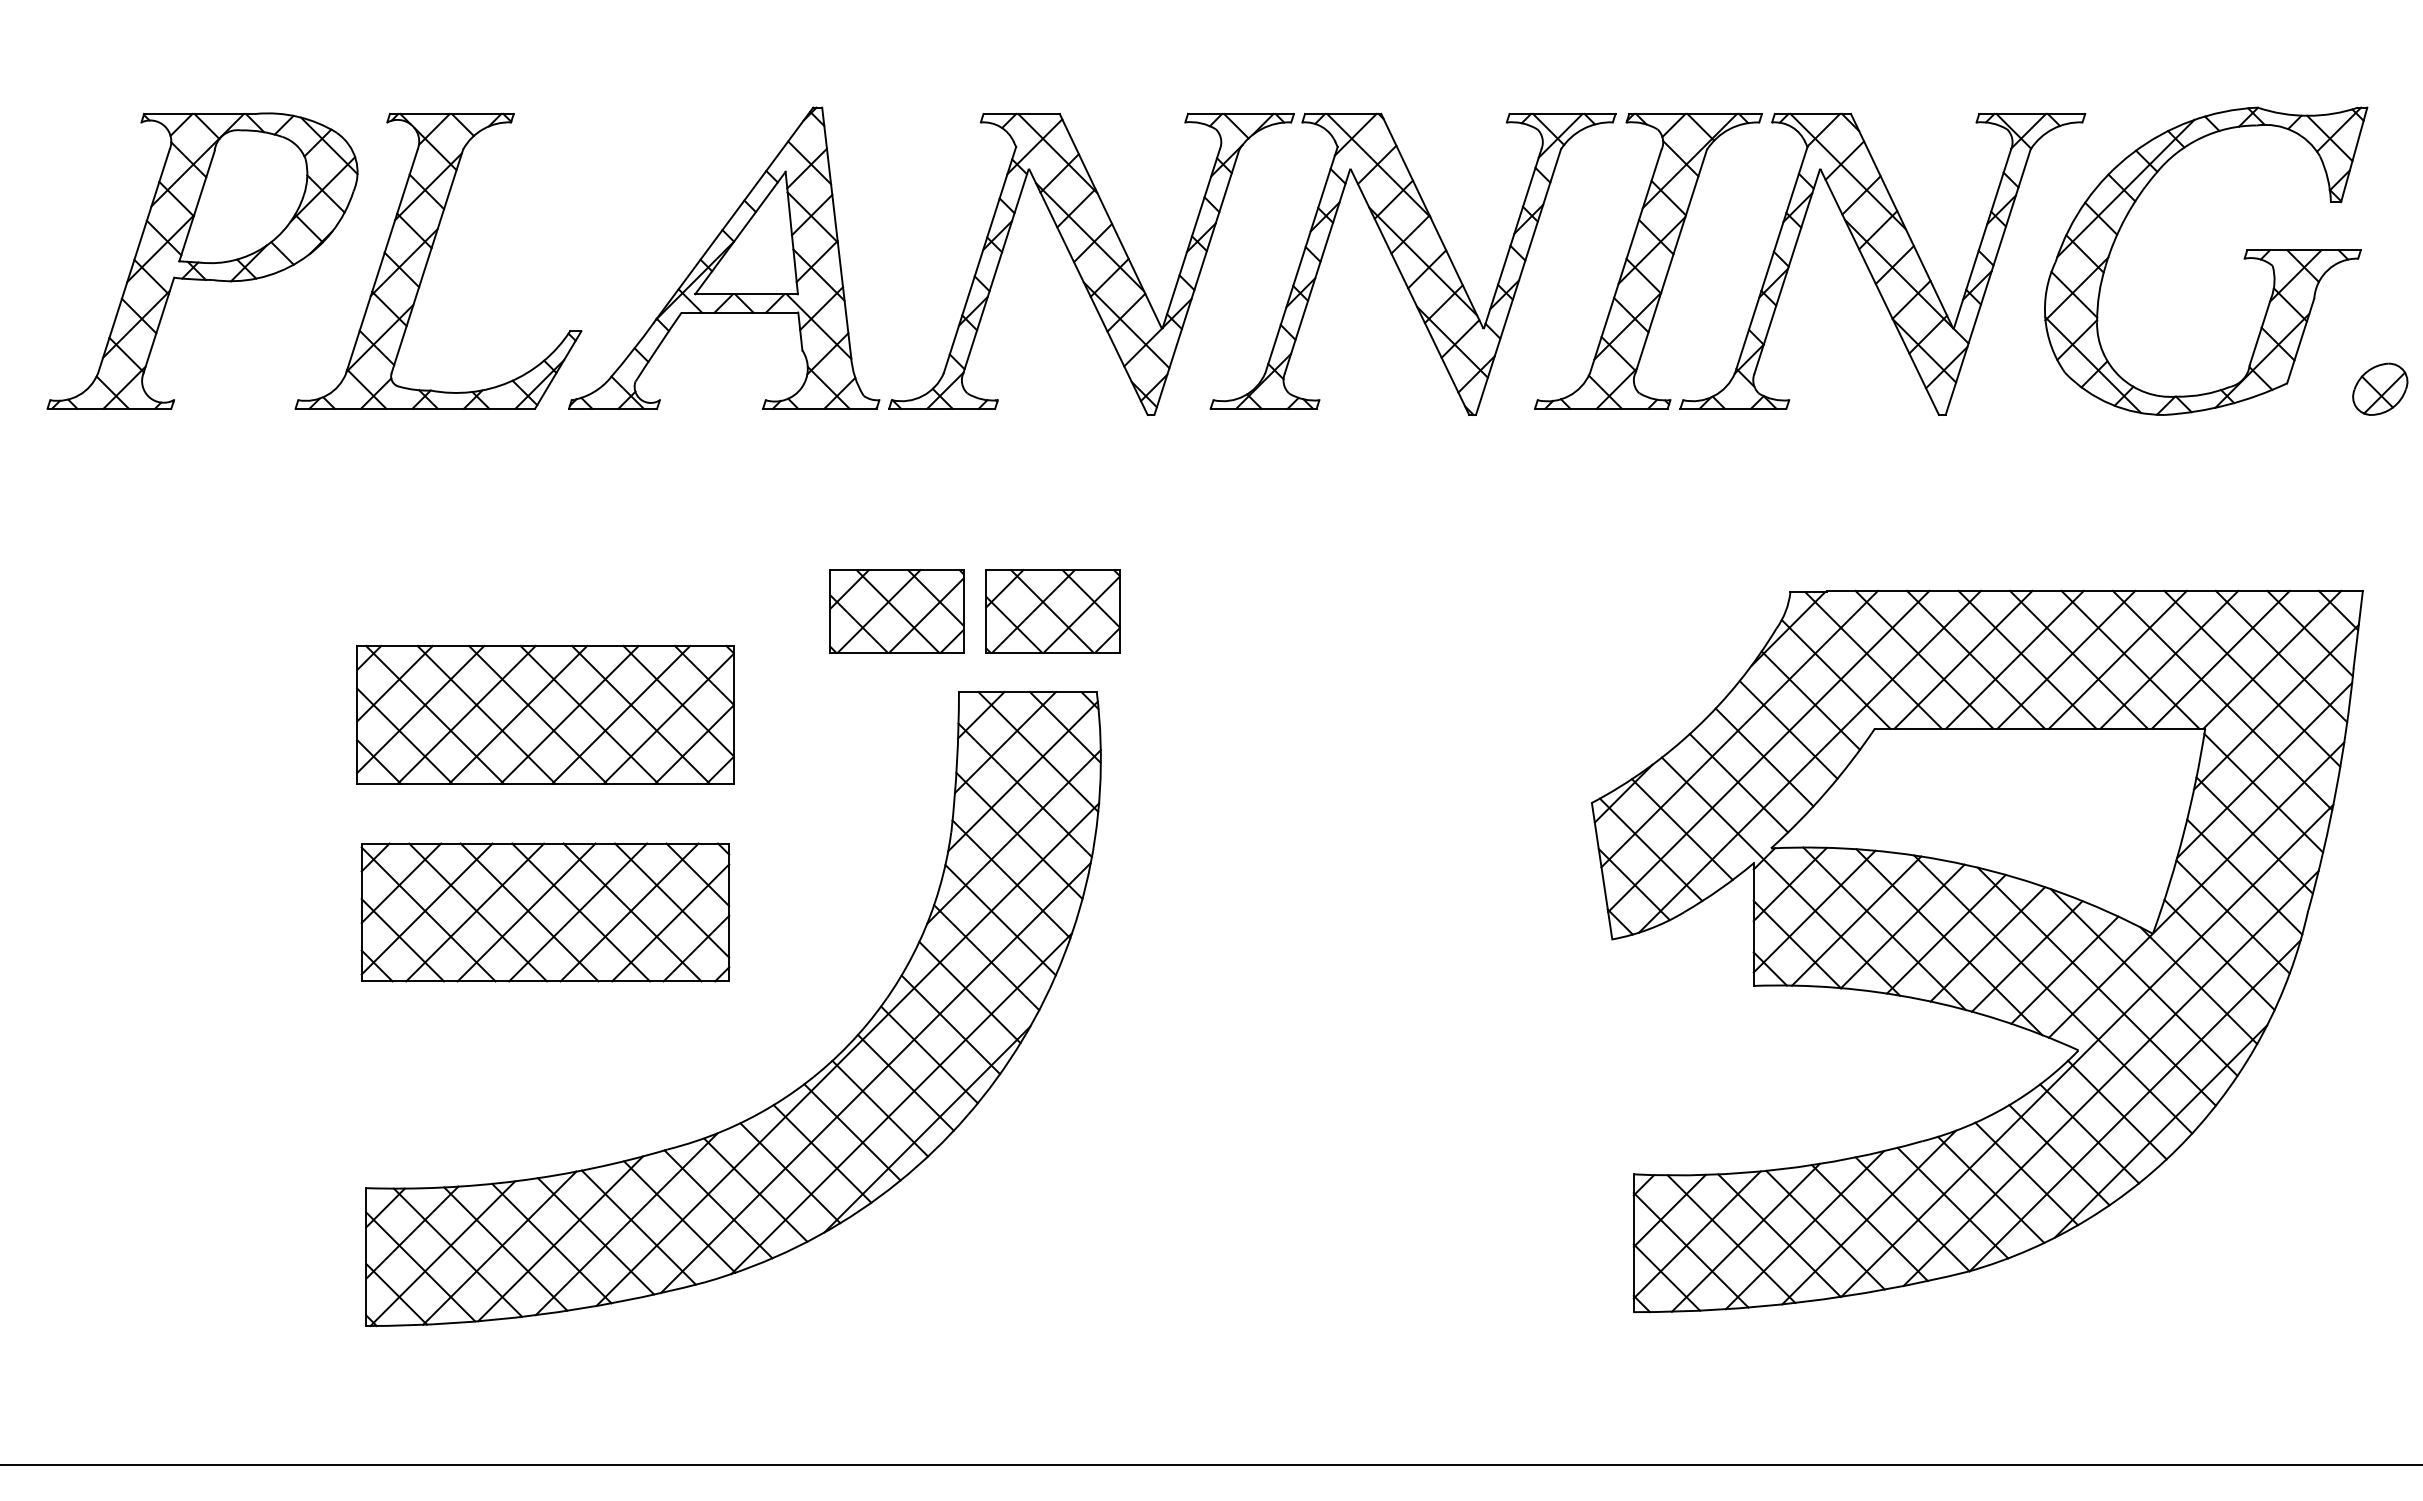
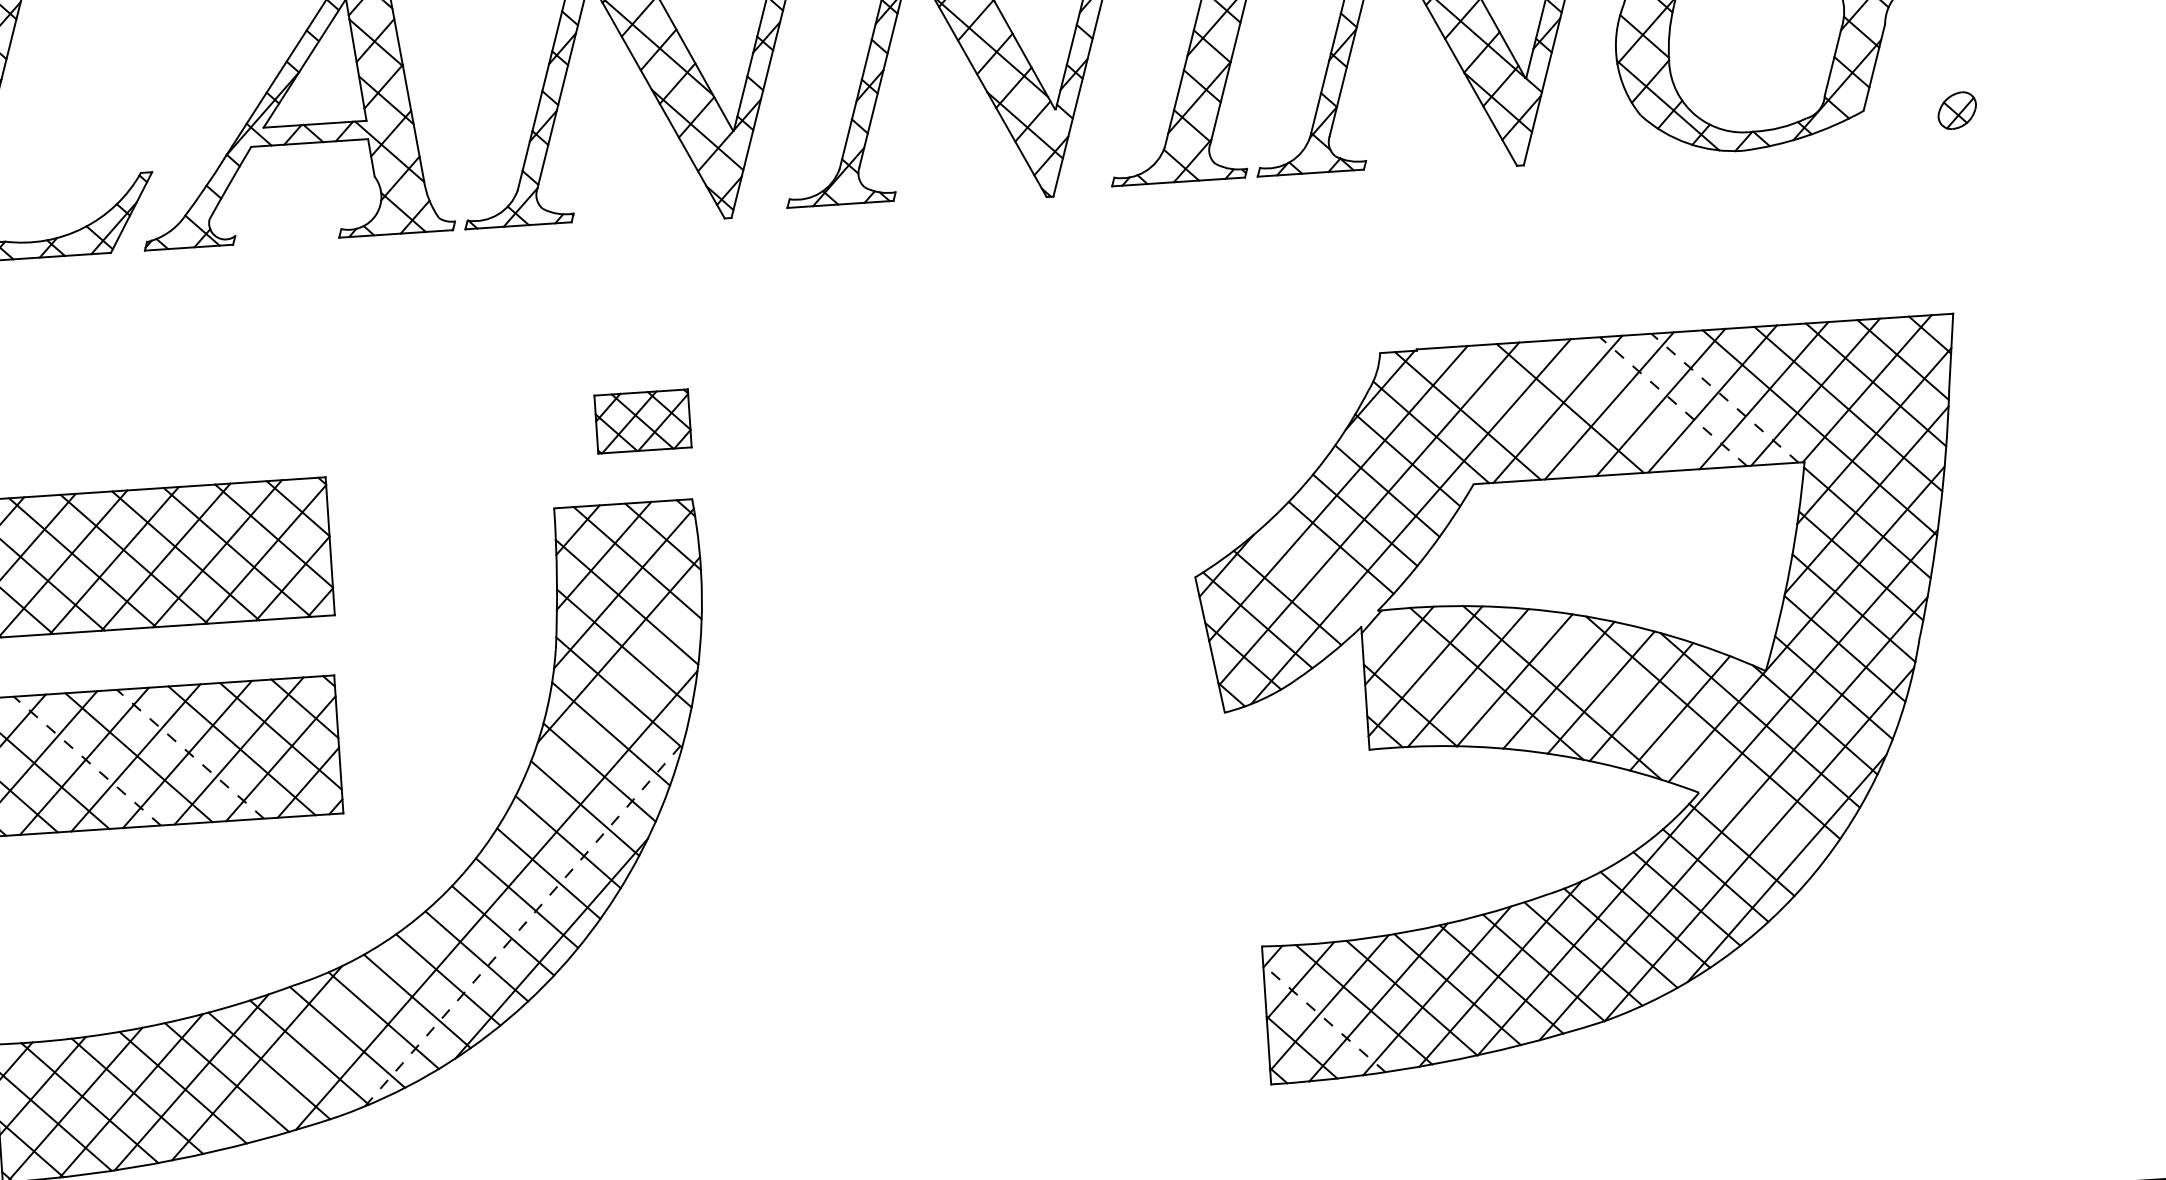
part: (2380, 388) -> (1957, 109), size x0.7
part: (896, 611) -> (486, 431), removed
part: (1052, 611) -> (642, 421), size x0.7
line: (1924, 659) -> (1518, 411), removed
line: (2027, 659) -> (1621, 404), removed
line: (2078, 659) -> (1673, 401), solid -> dashed
line: (2130, 659) -> (1725, 397), solid -> dashed
line: (1780, 876) -> (1389, 638), removed
line: (477, 912) -> (86, 761), solid -> dashed
line: (580, 912) -> (189, 754), solid -> dashed
line: (2053, 994) -> (1670, 738), removed
line: (847, 1054) -> (466, 878), removed
line: (901, 1103) -> (524, 924), solid -> dashed
line: (1690, 1249) -> (1323, 1017), solid -> dashed

